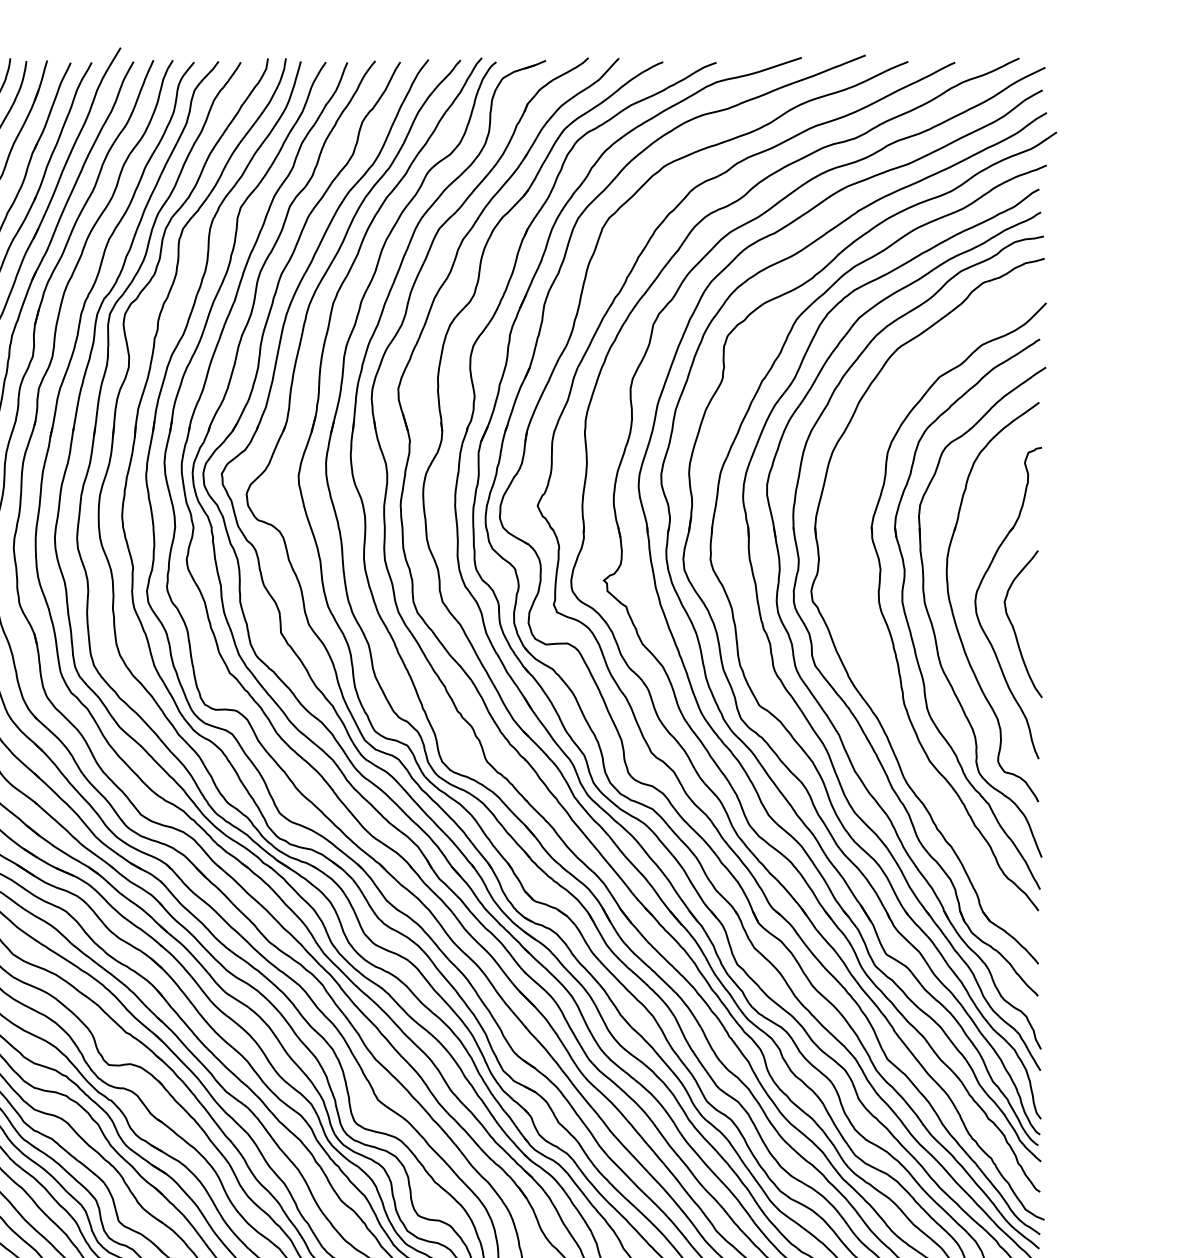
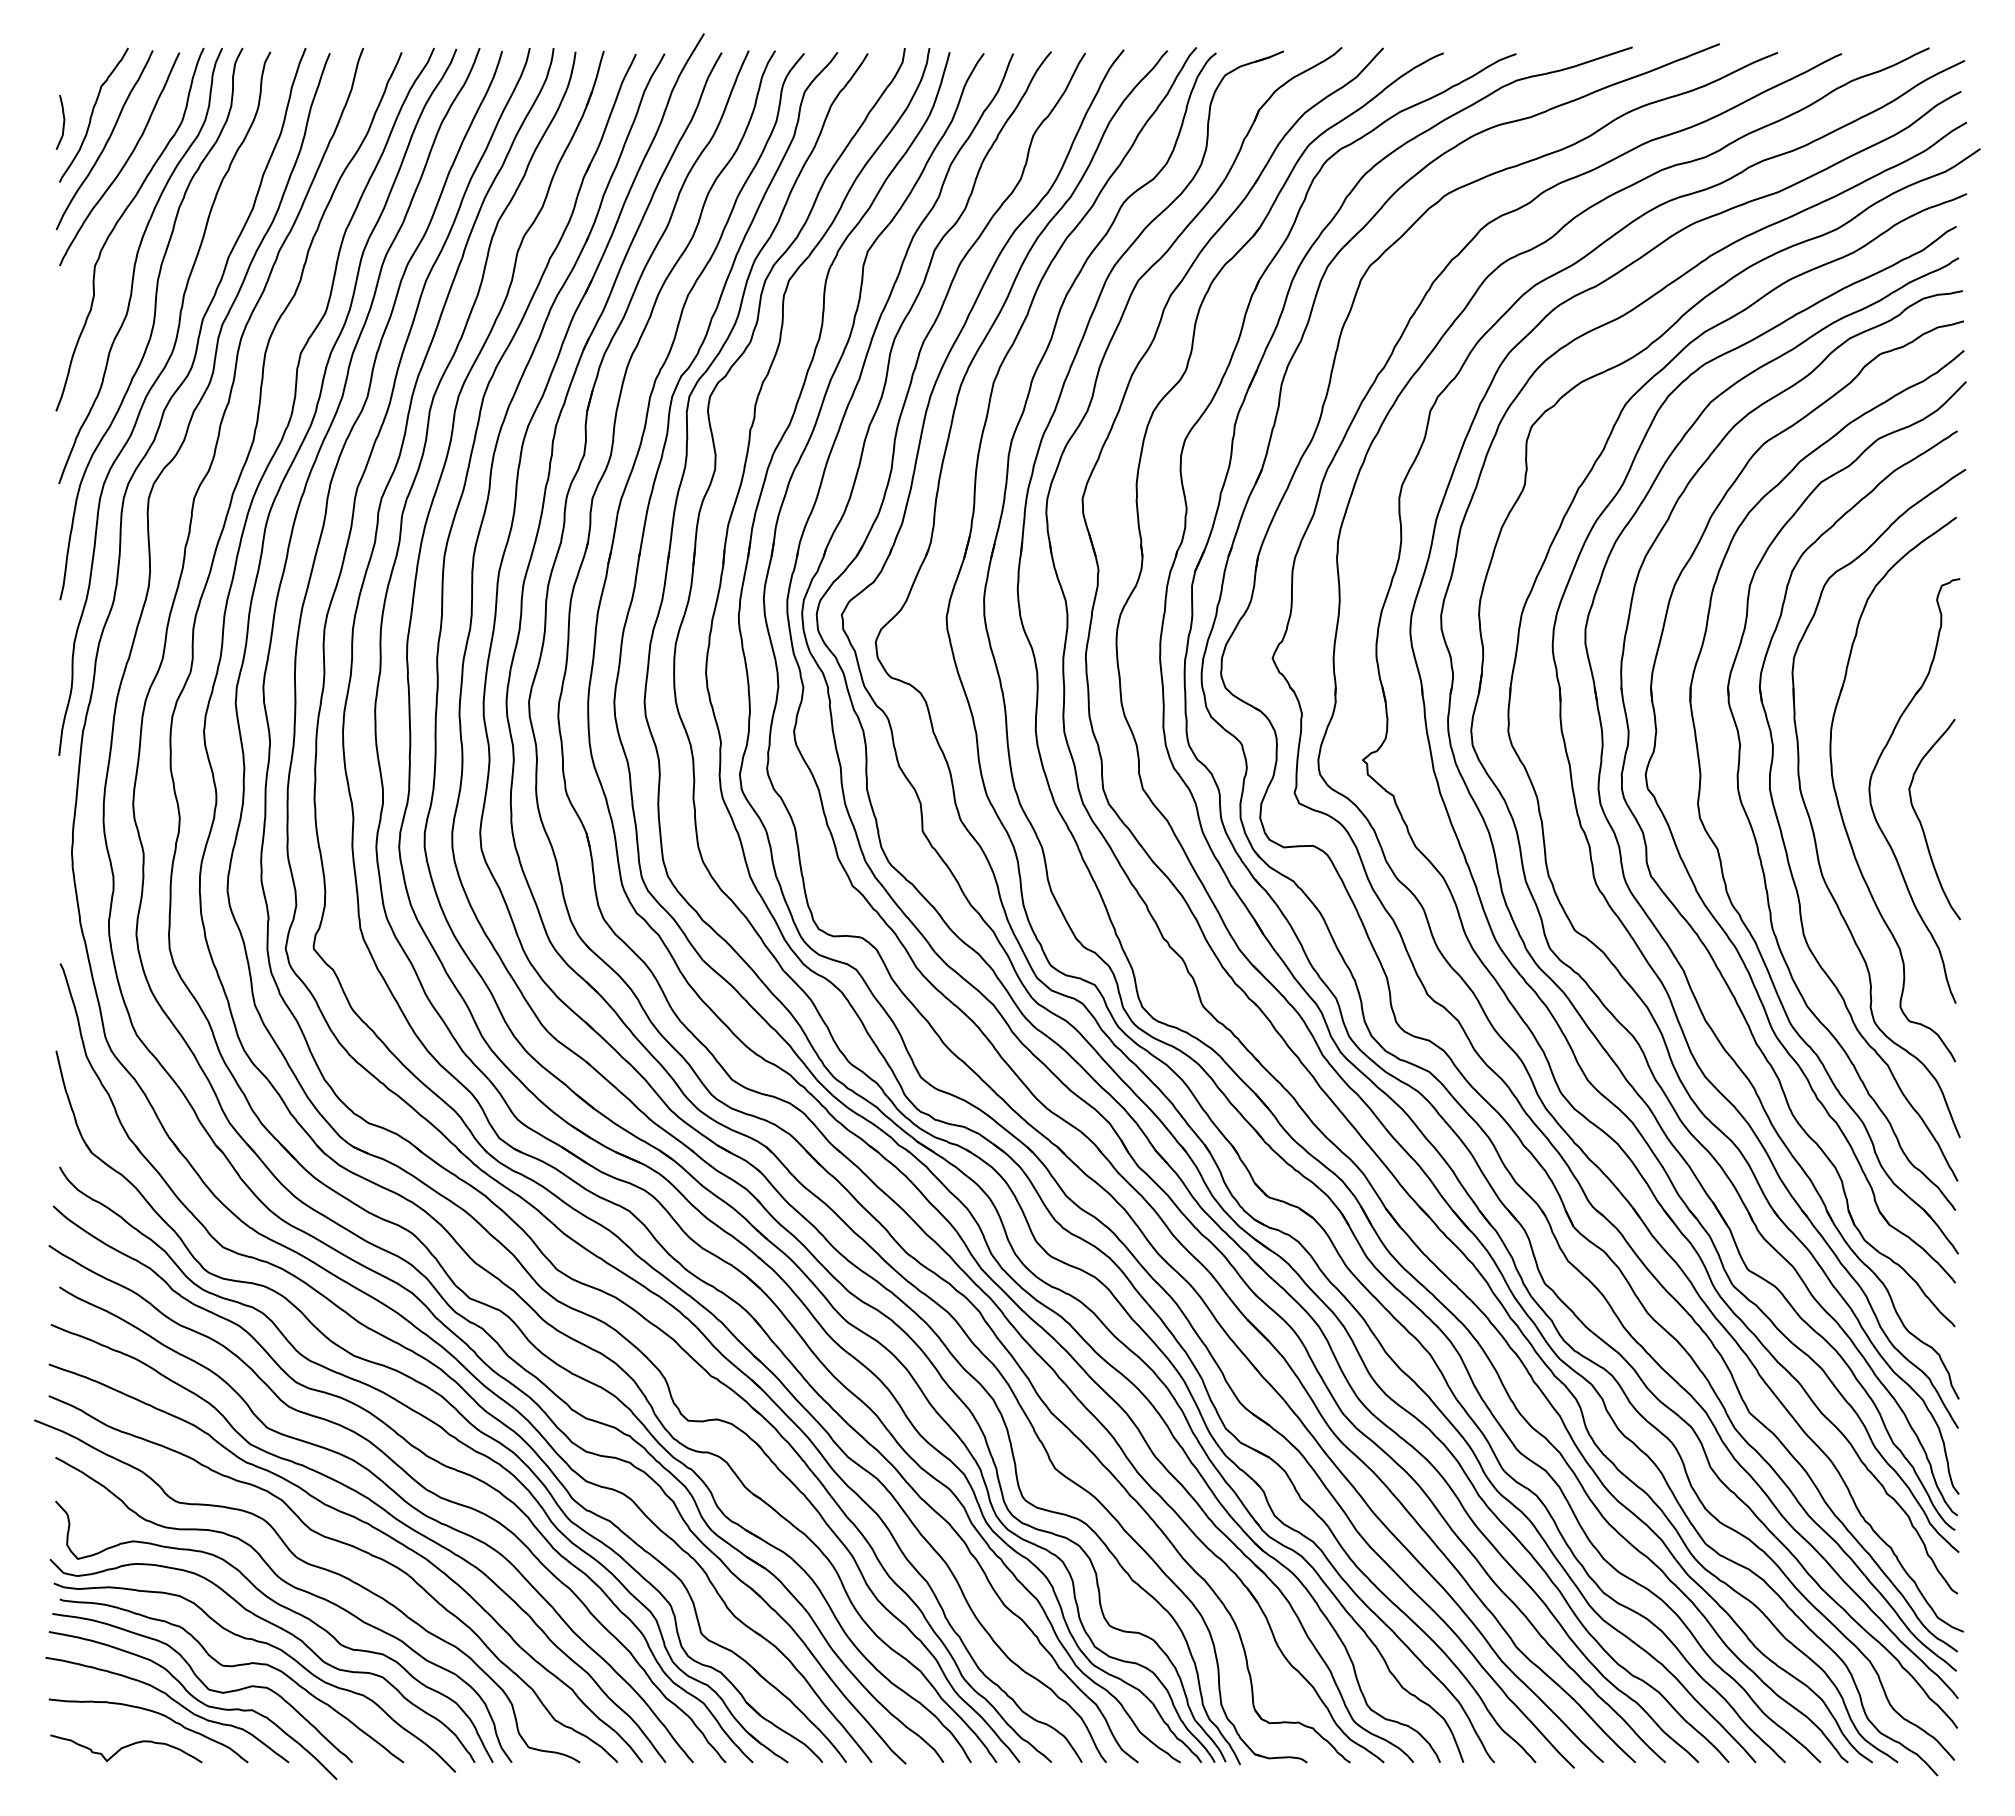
part: (864, 645) -> (1718, 848), added

